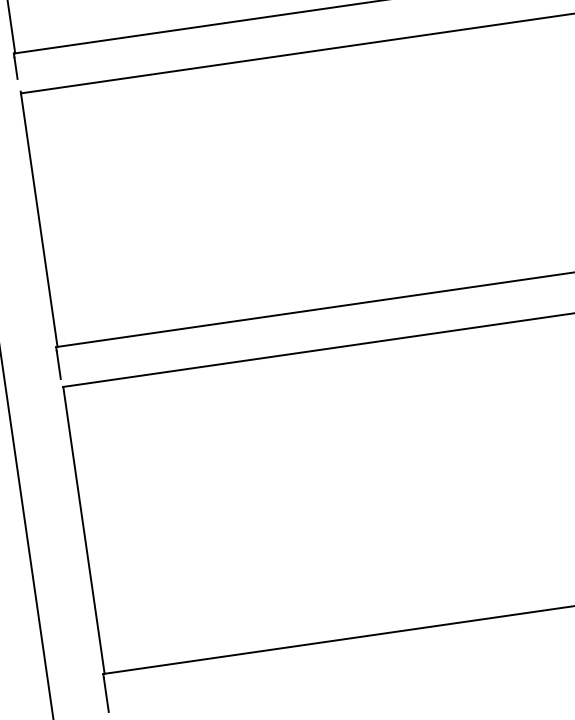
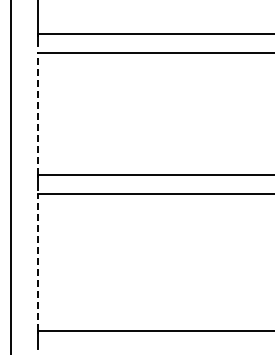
line: (39, 219) -> (38, 113), solid -> dashed
line: (84, 530) -> (38, 262), solid -> dashed

